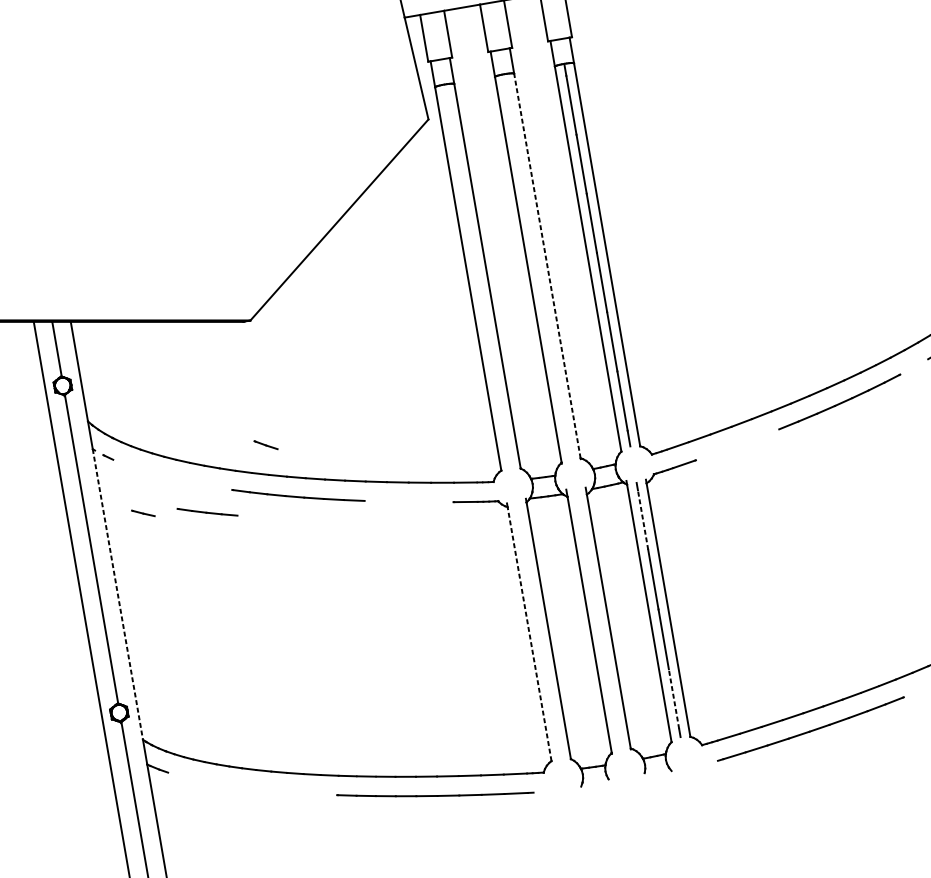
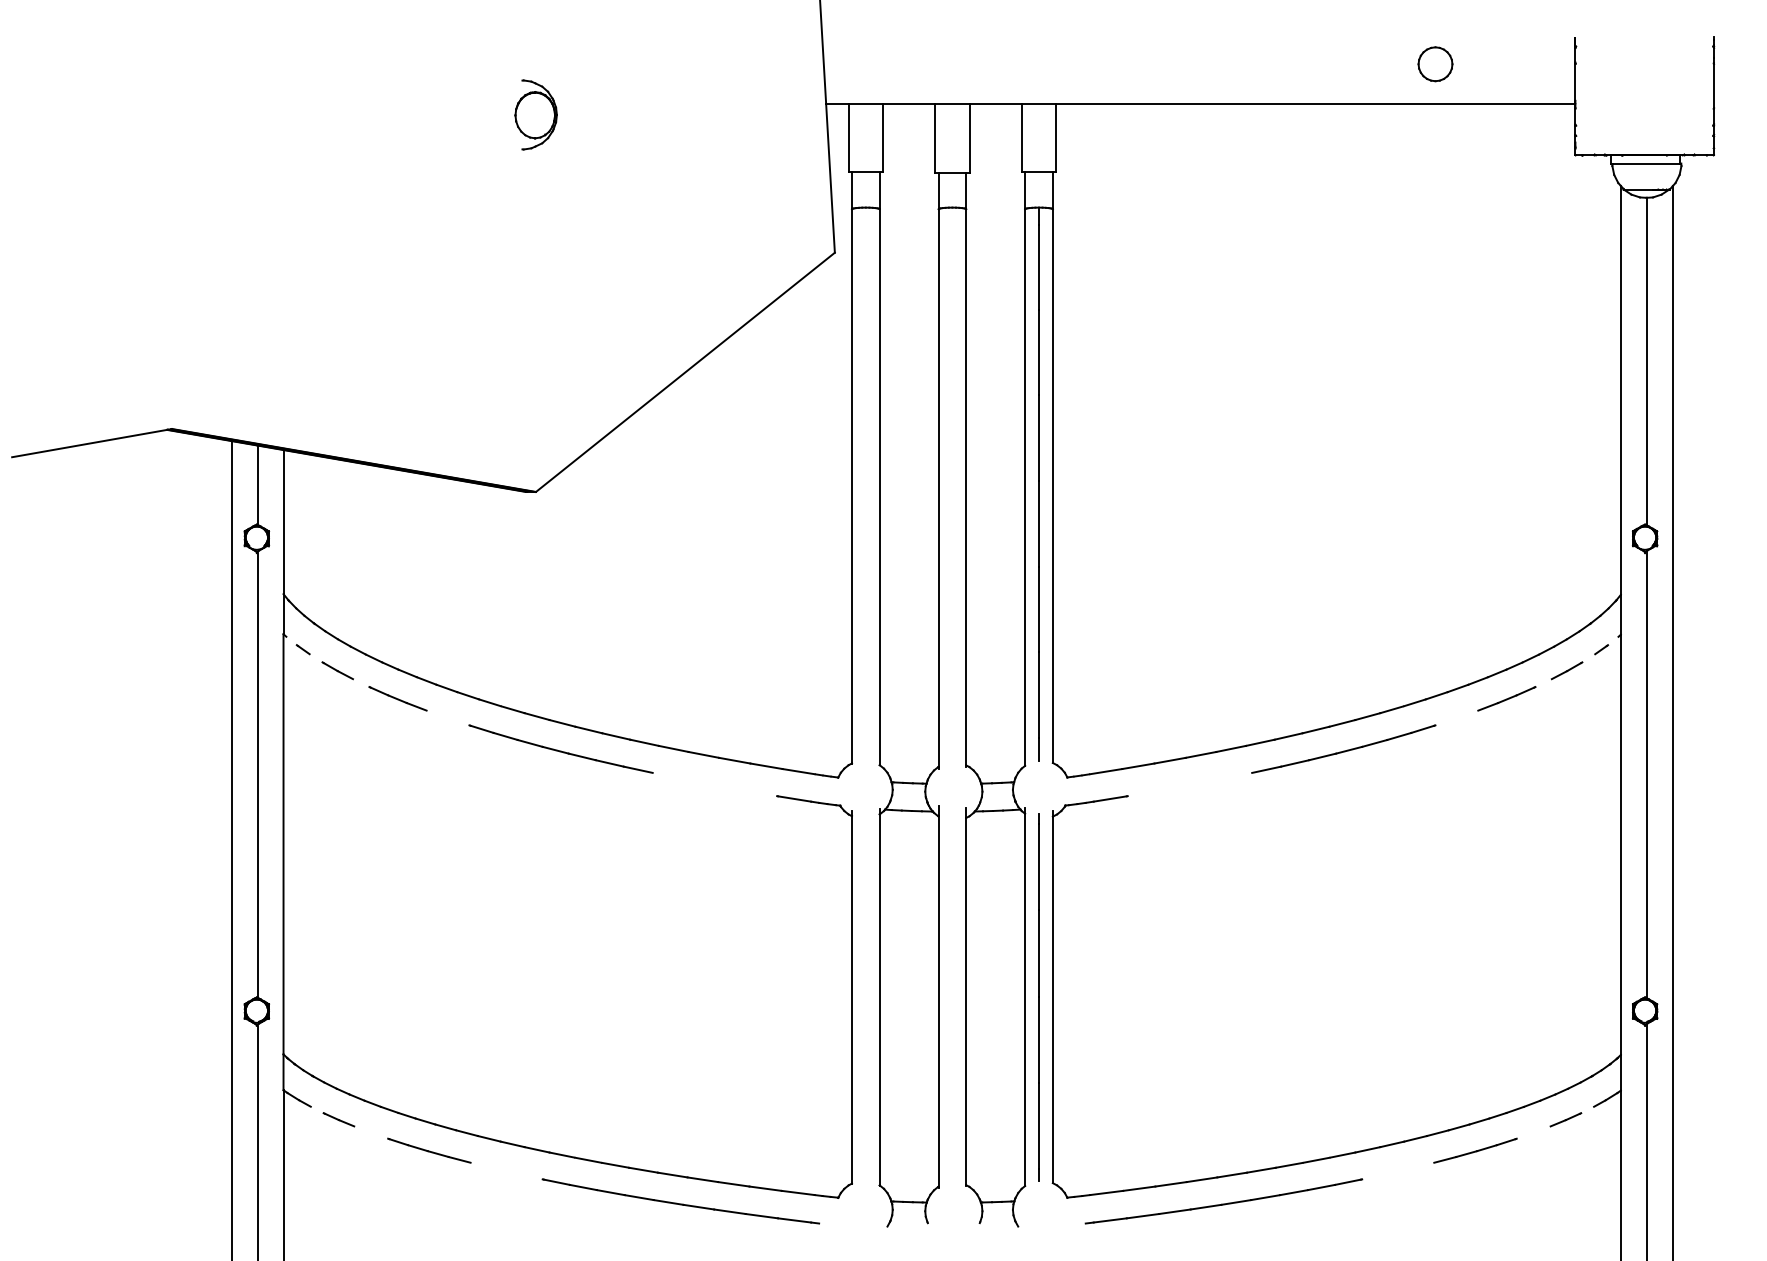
part: (204, 59) -> (535, 114), added
line: (547, 265) -> (966, 486), dashed -> solid
line: (265, 445) -> (337, 670), moved
line: (179, 479) -> (397, 698), added
part: (207, 512) -> (429, 1150), moved
line: (143, 513) -> (338, 1119), moved
line: (643, 519) -> (1039, 866), dashed -> solid
line: (117, 594) -> (283, 844), dashed -> solid
line: (529, 633) -> (851, 999), dashed -> solid
line: (674, 698) -> (1039, 1125), dashed -> solid

